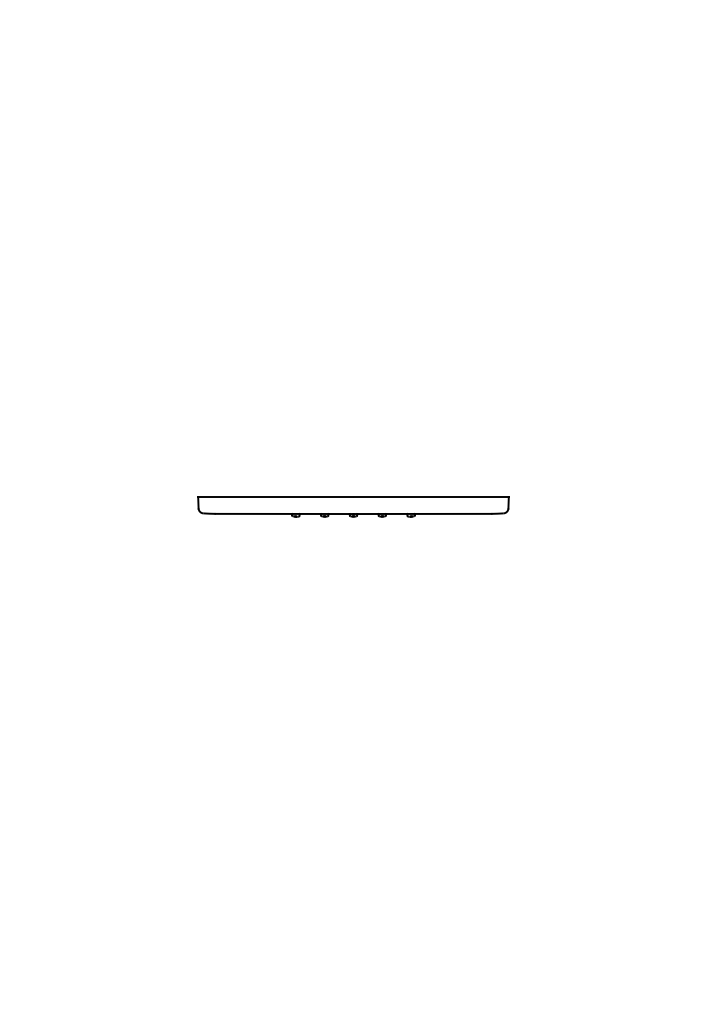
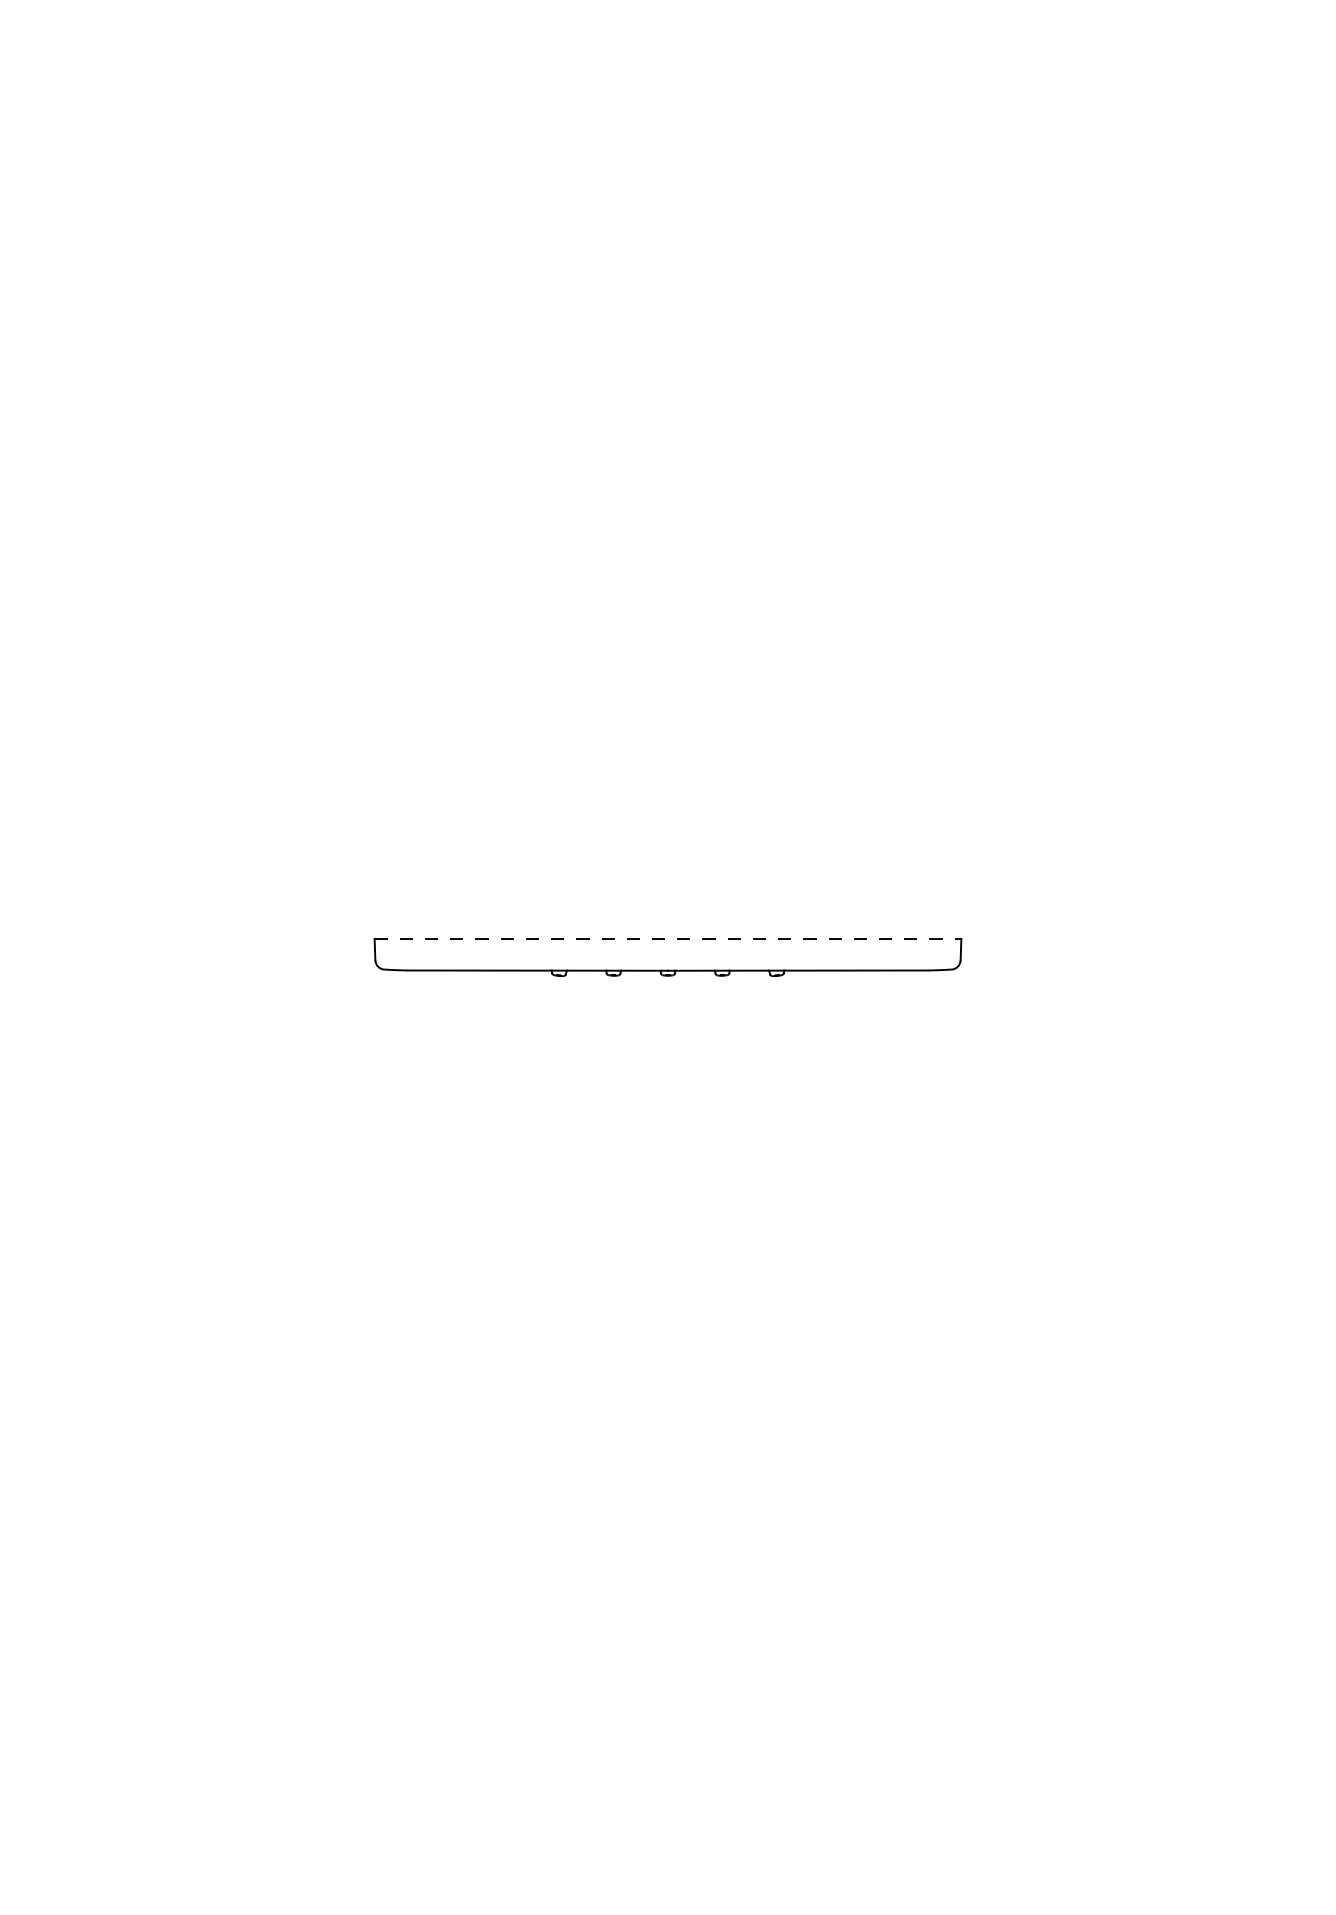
line: (353, 497) -> (668, 939), solid -> dashed

